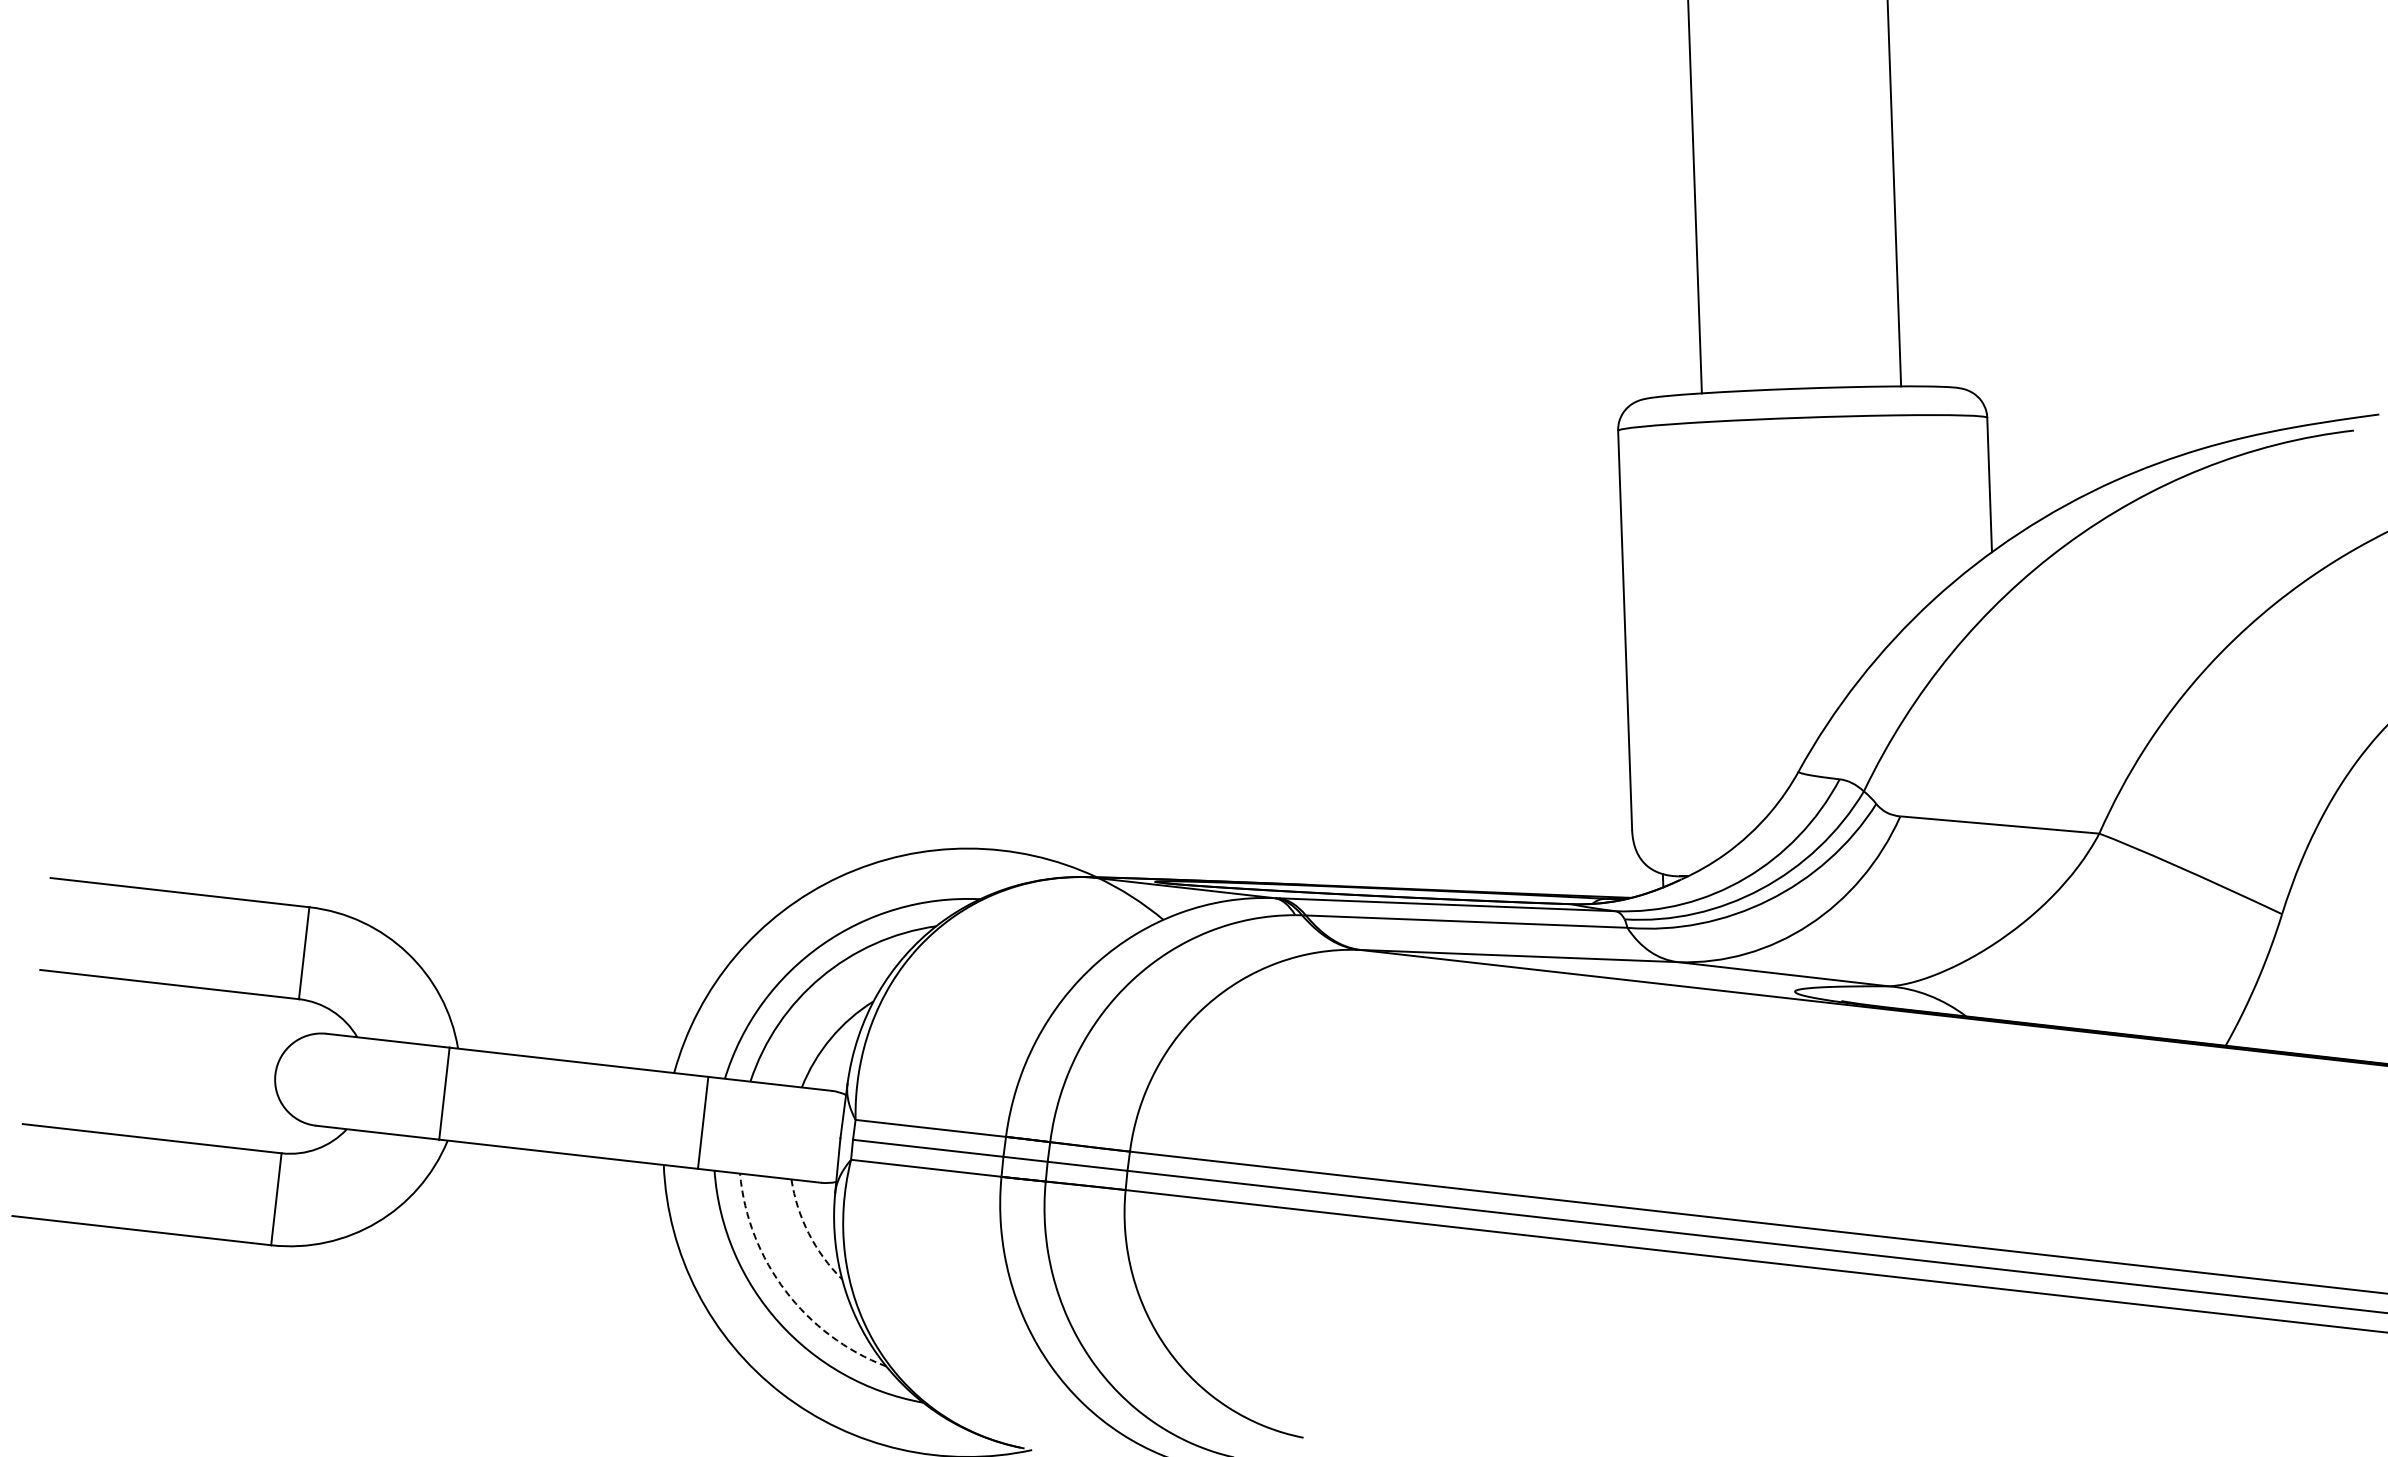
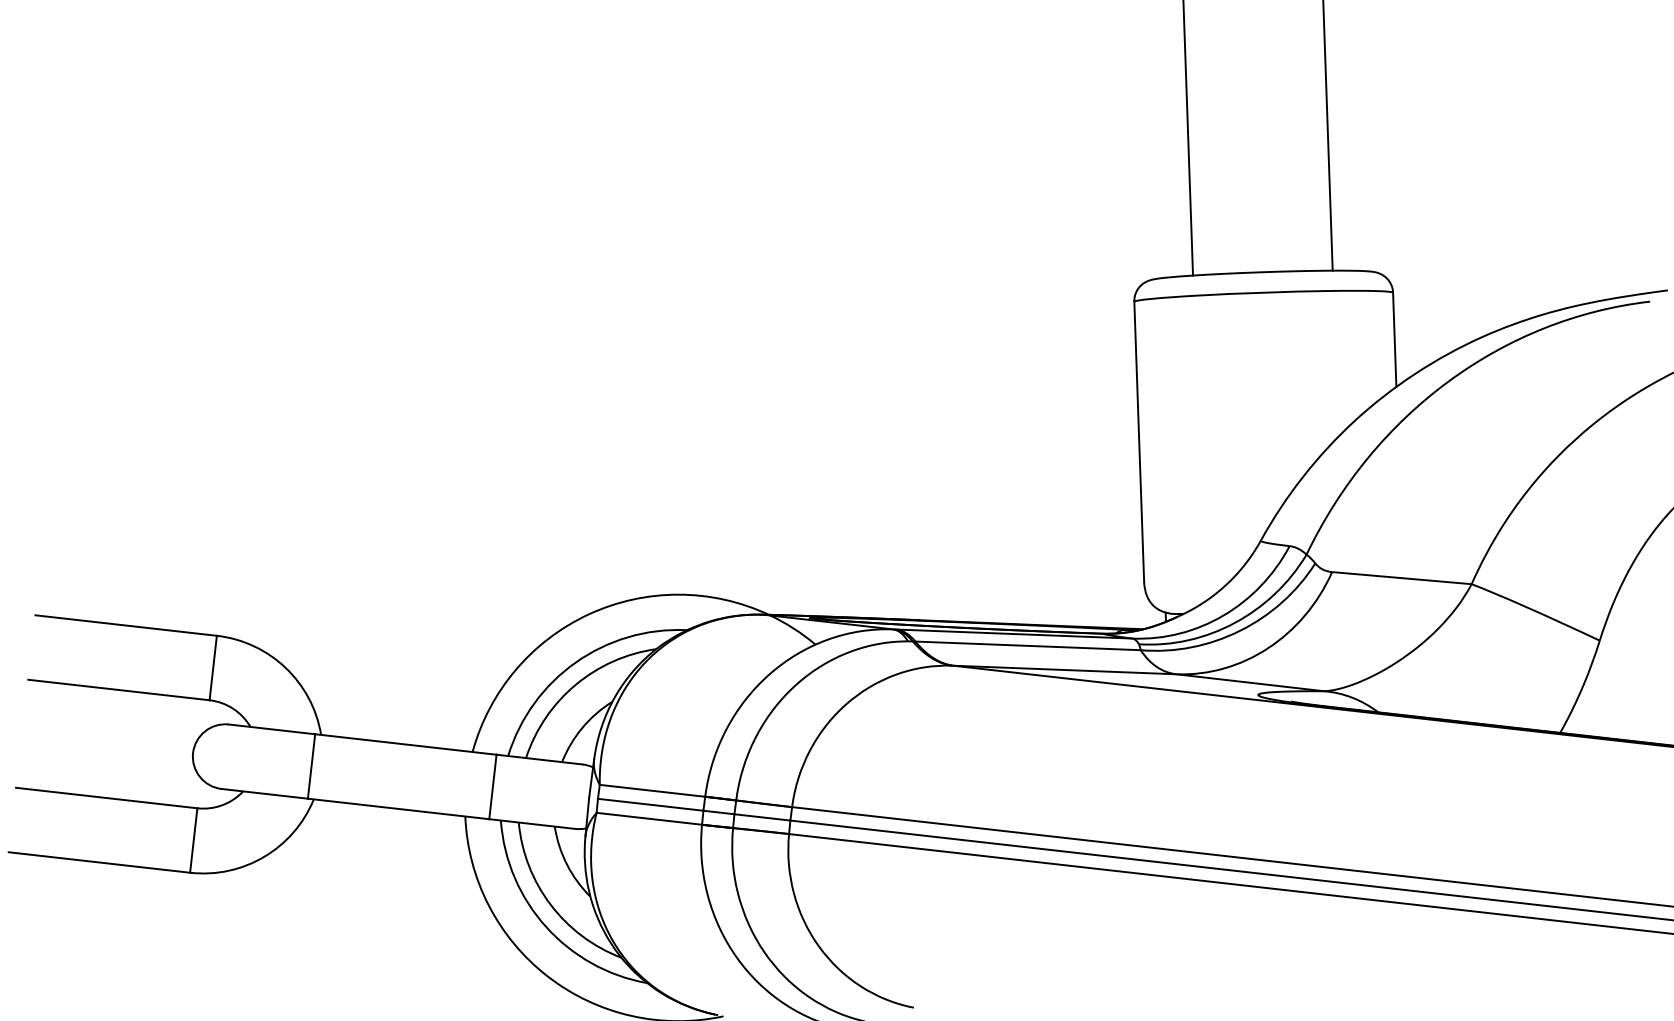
arc: (808, 1233) -> (566, 864), dashed -> solid
arc: (785, 1291) -> (550, 905), dashed -> solid

